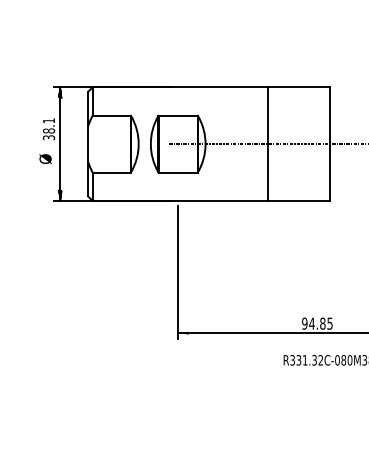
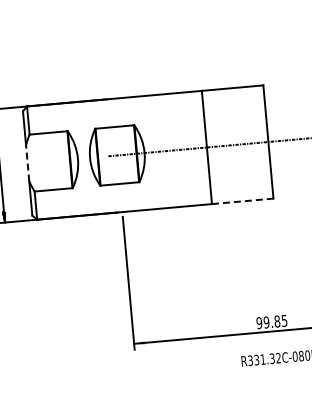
line: (88, 143) -> (27, 162), solid -> dashed
line: (299, 200) -> (243, 200), solid -> dashed
text: (311, 323) -> (266, 322), 94.85 -> 99.85

